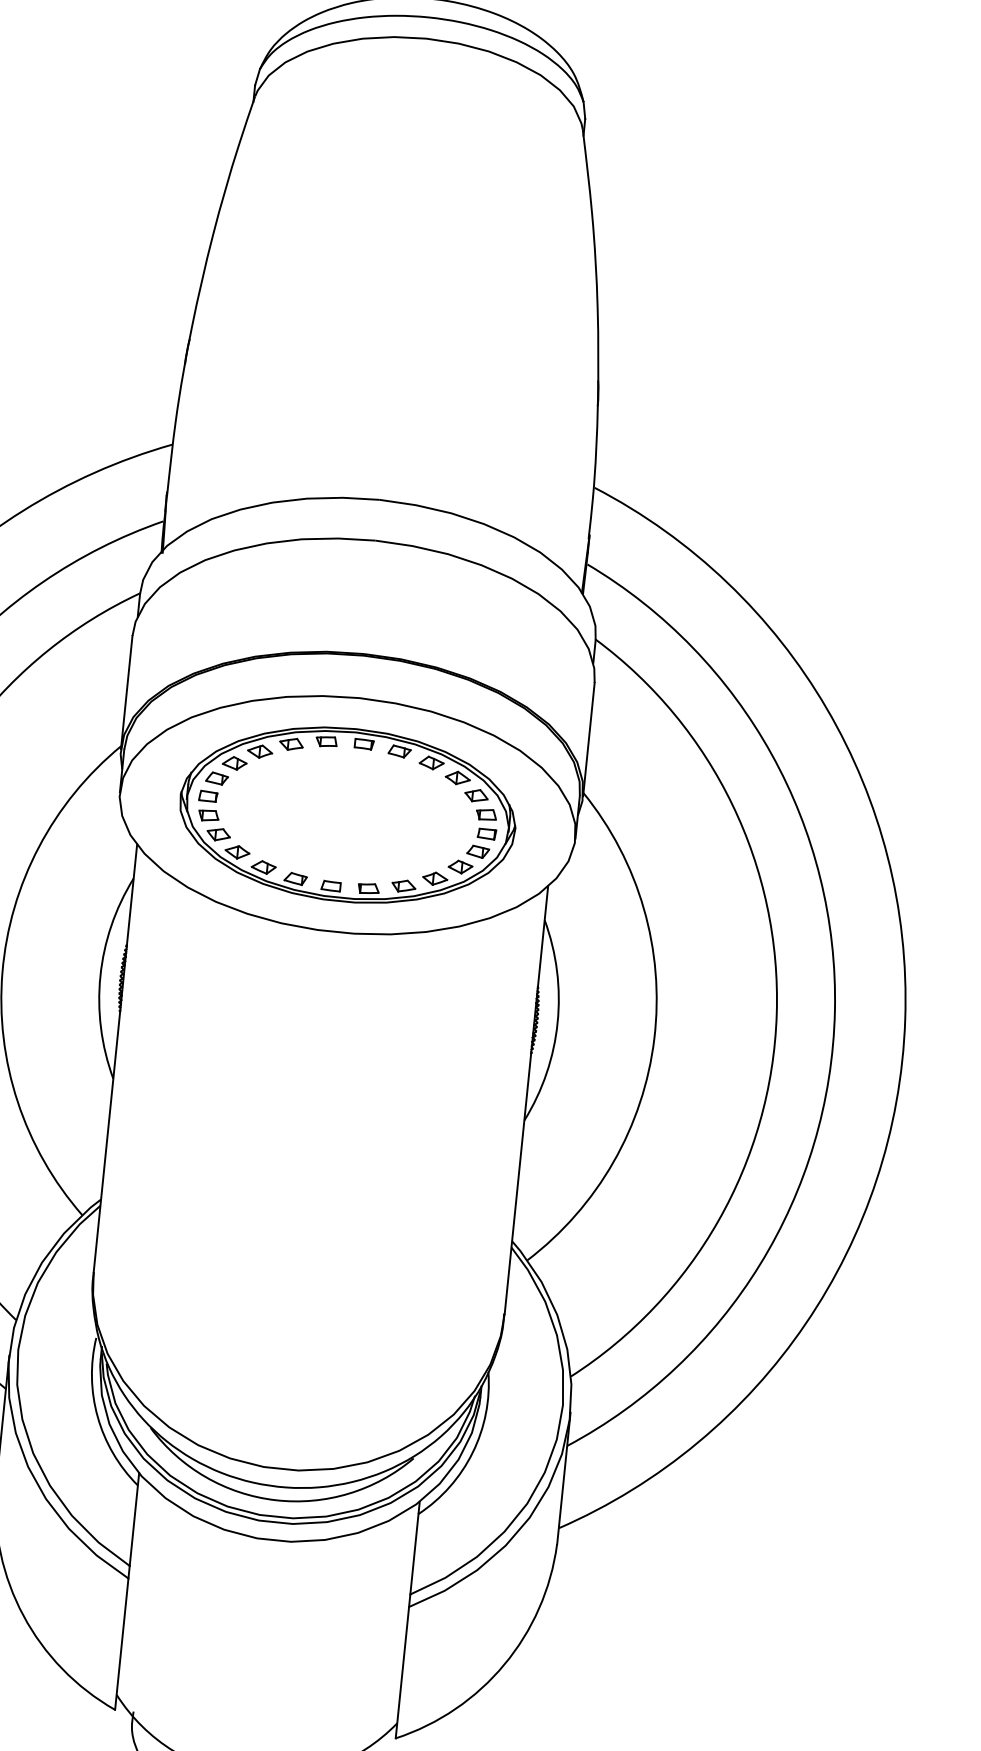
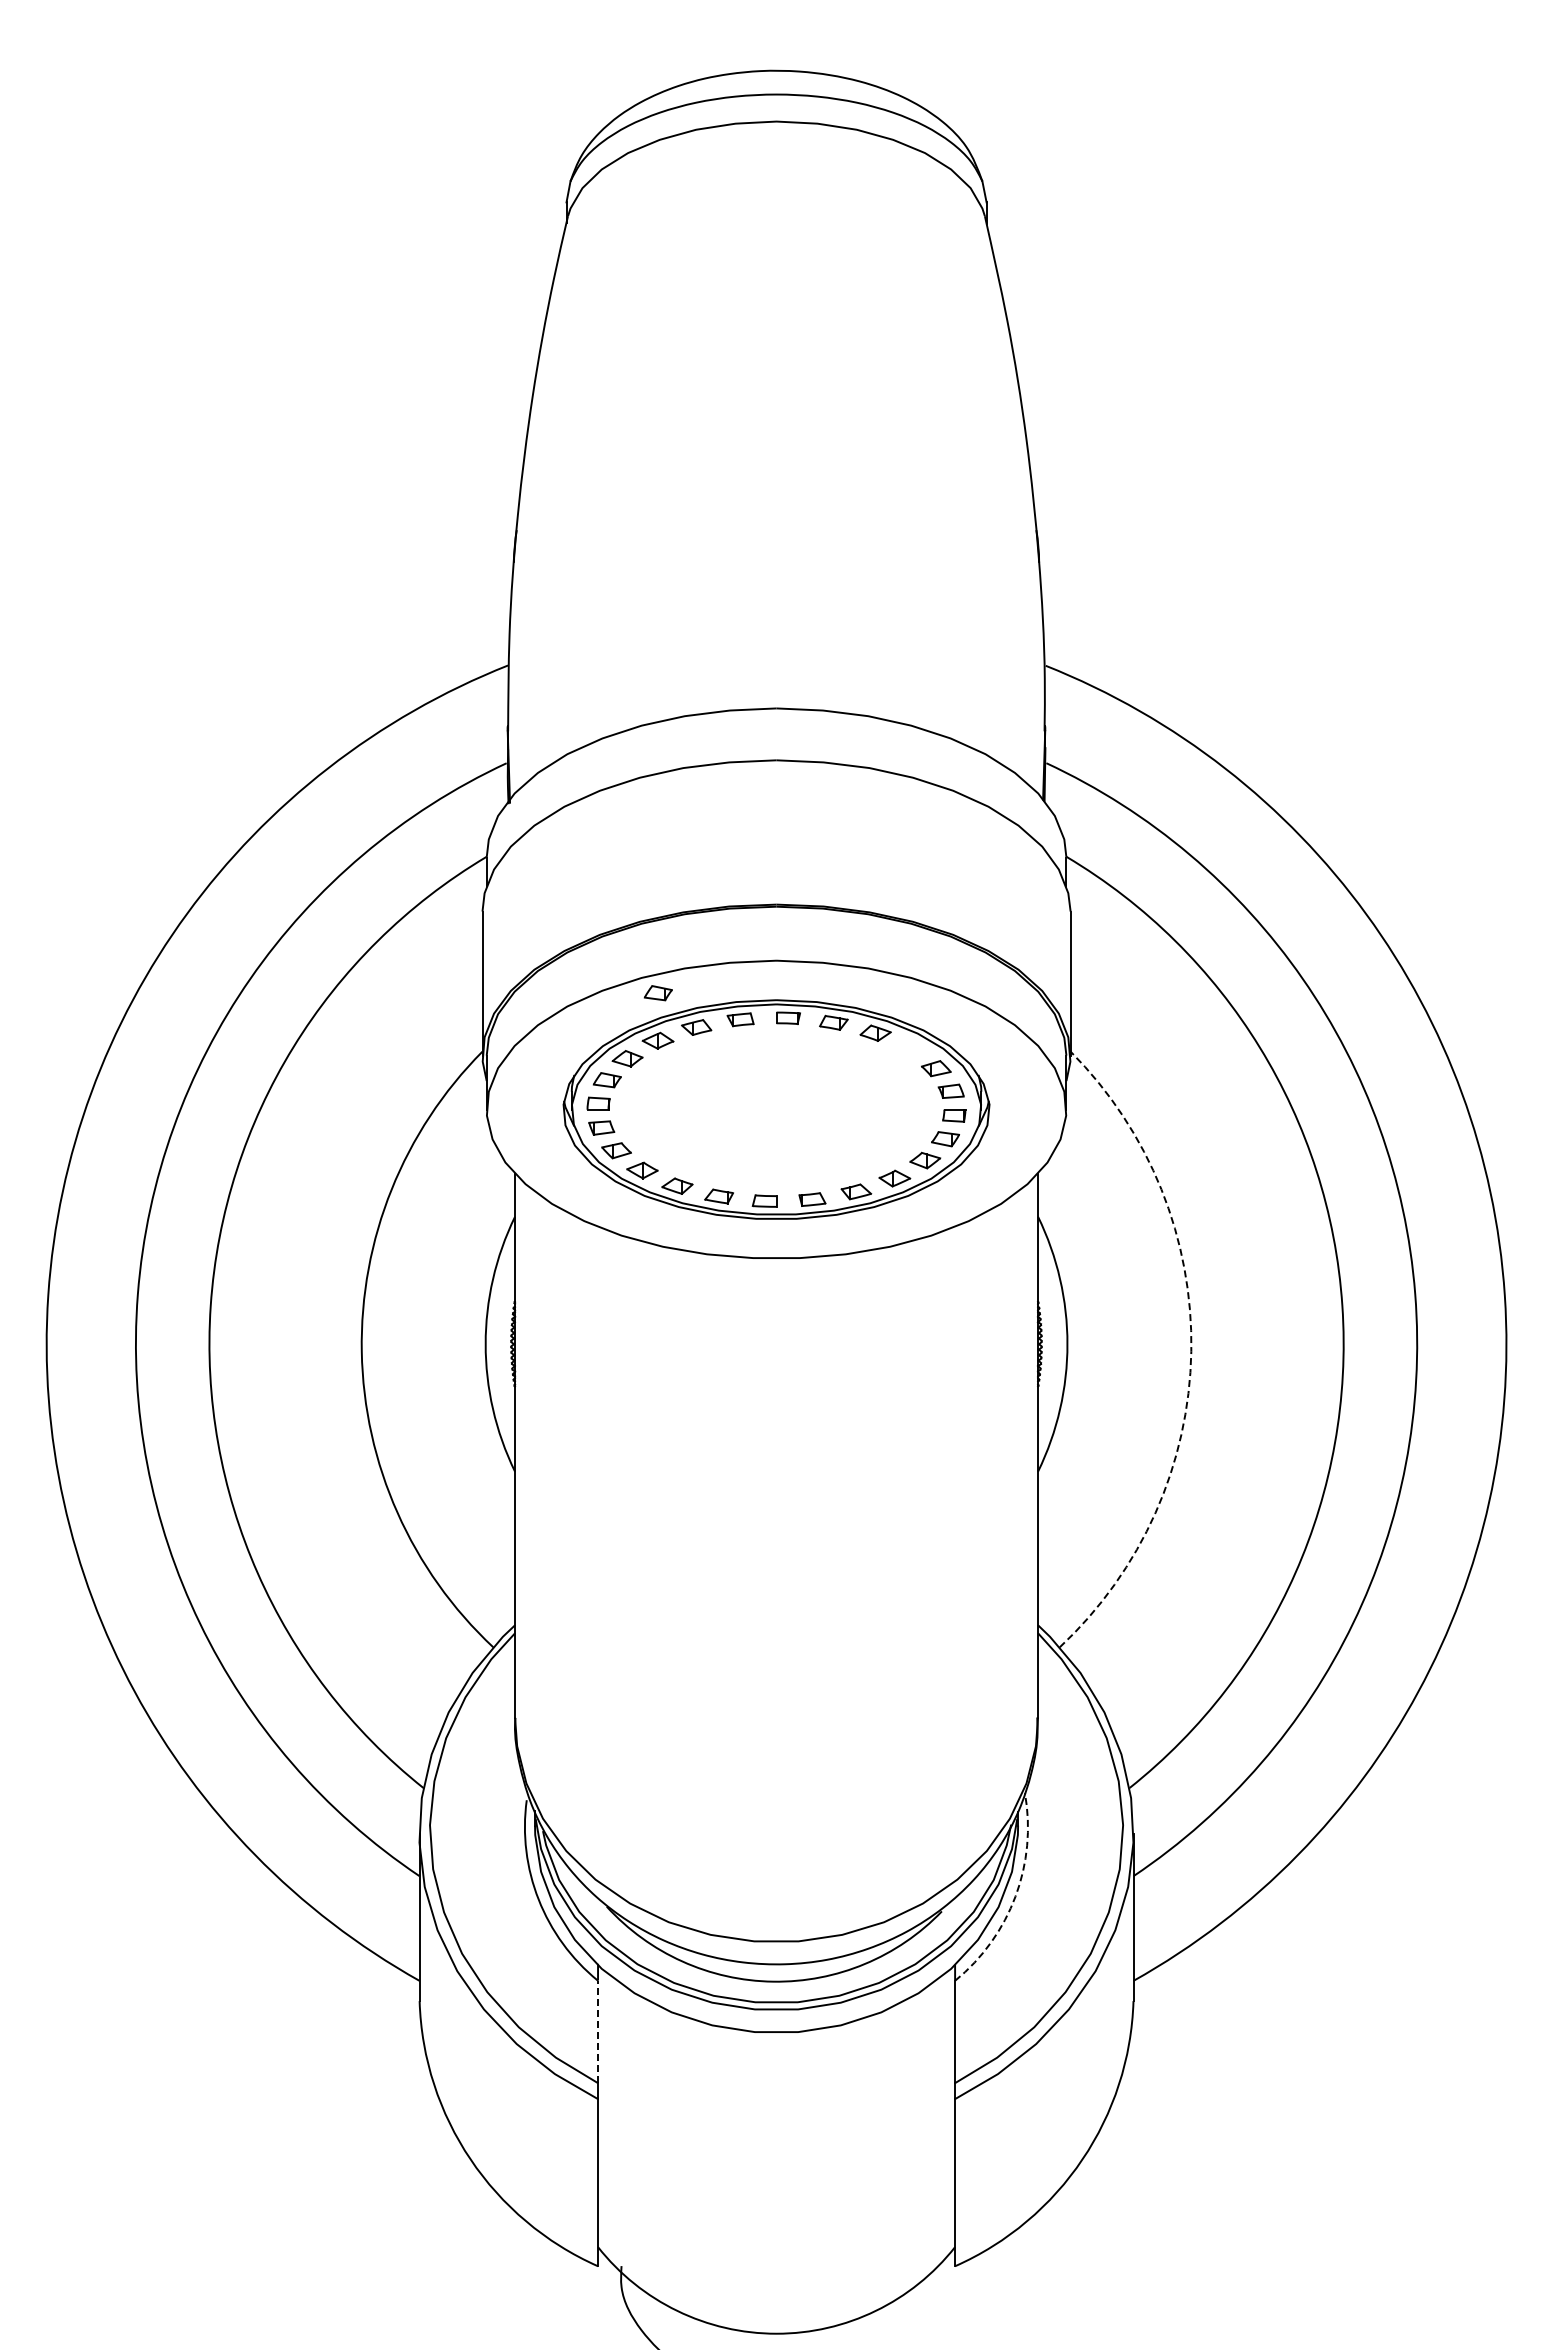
part: (263, 714) -> (657, 993), added
part: (457, 777) -> (910, 1048), removed
arc: (654, 1038) -> (1191, 1351), solid -> dashed
arc: (472, 1452) -> (1015, 1896), solid -> dashed
line: (134, 1525) -> (598, 2031), solid -> dashed

